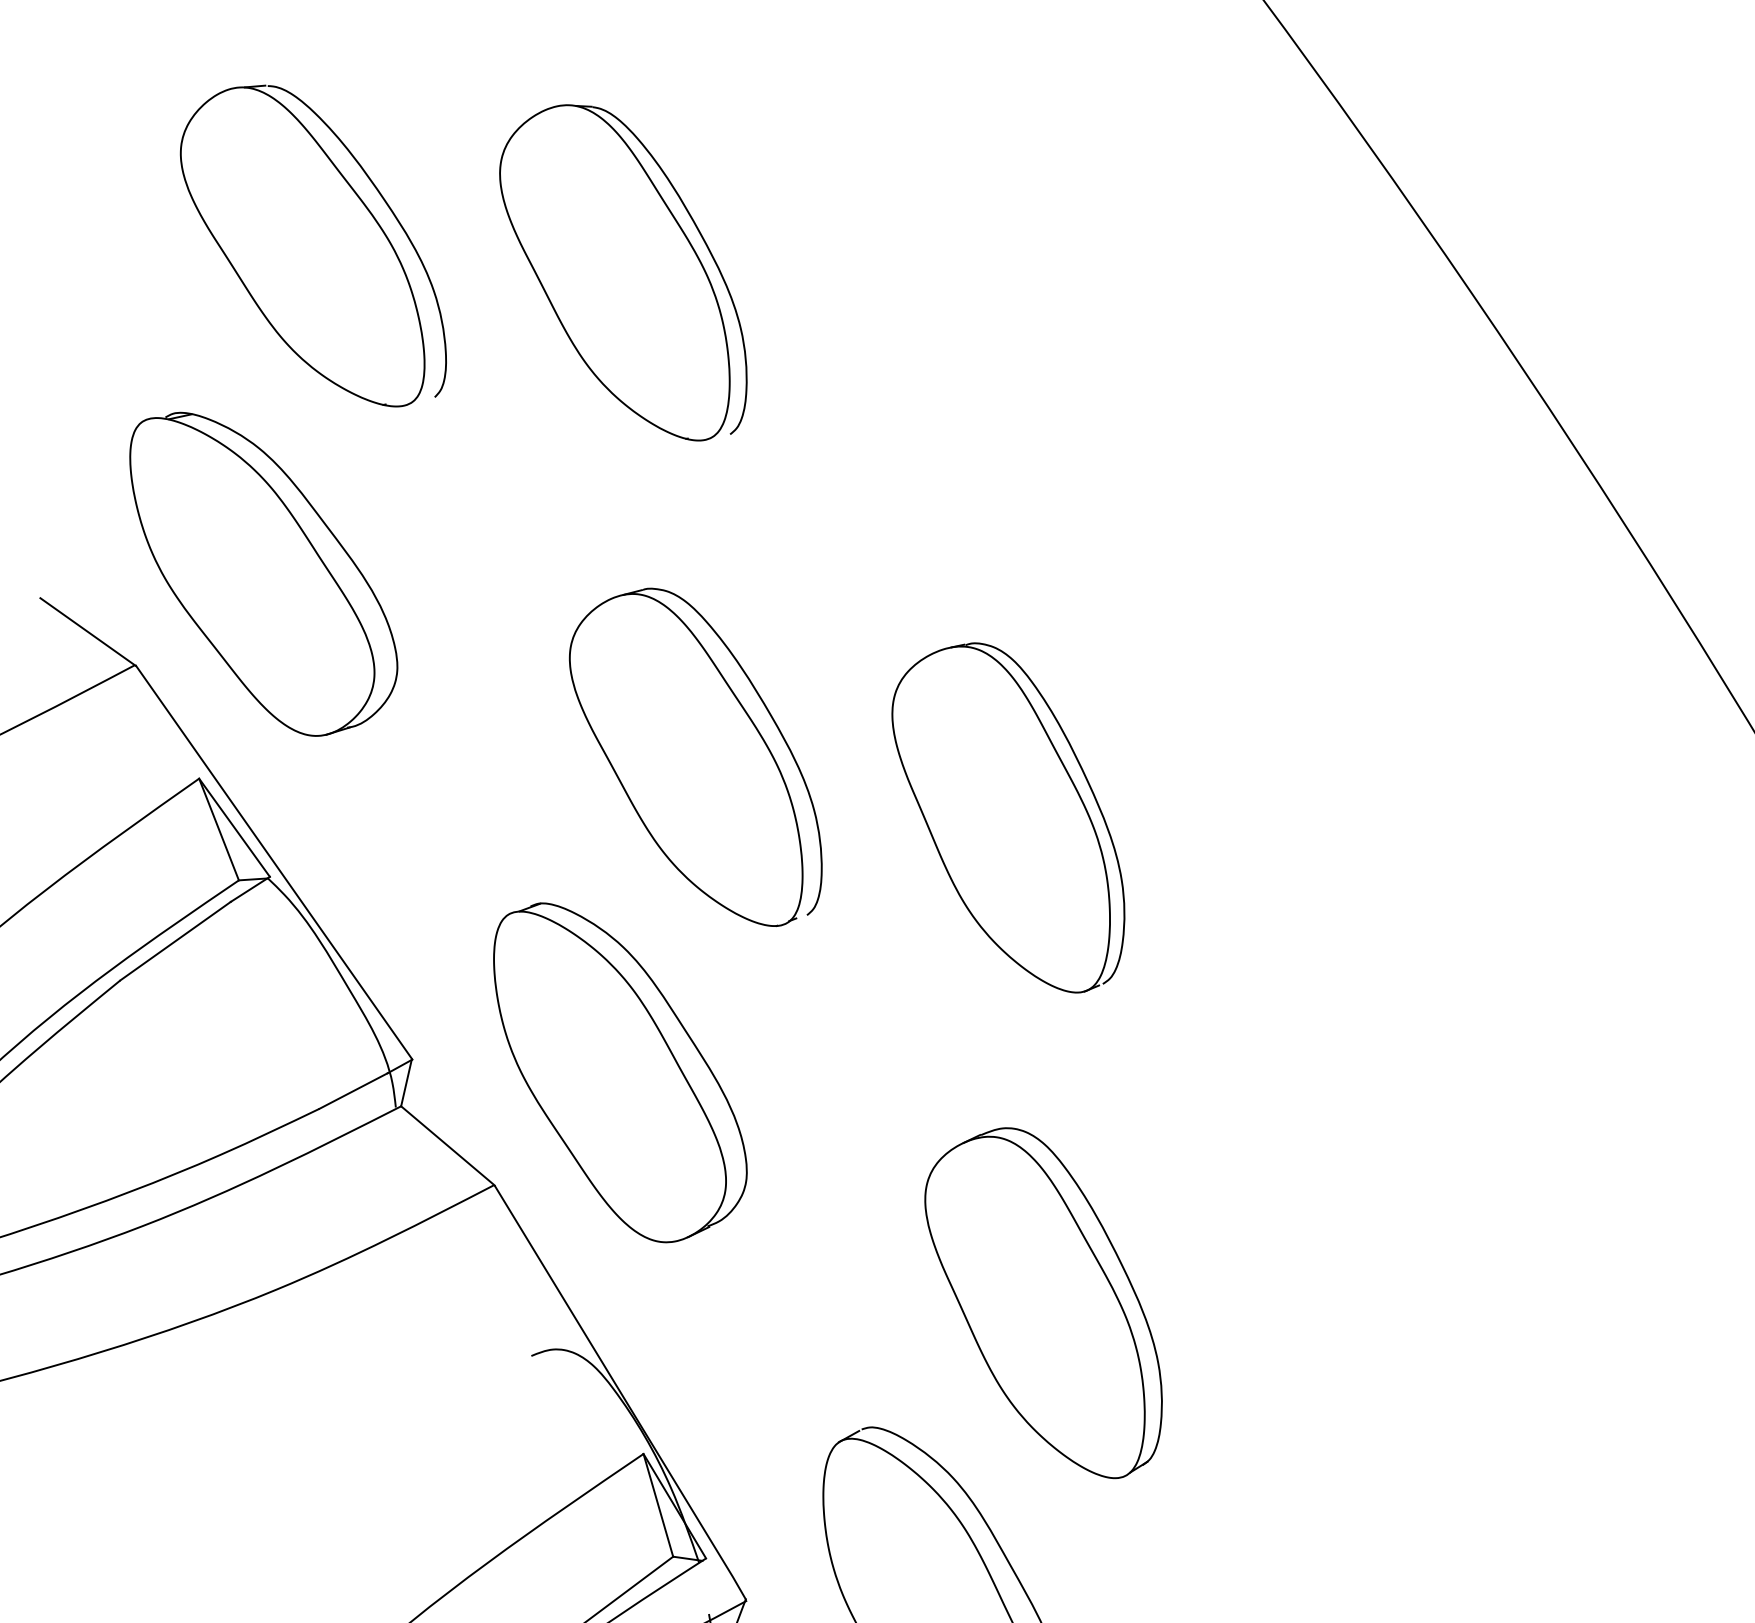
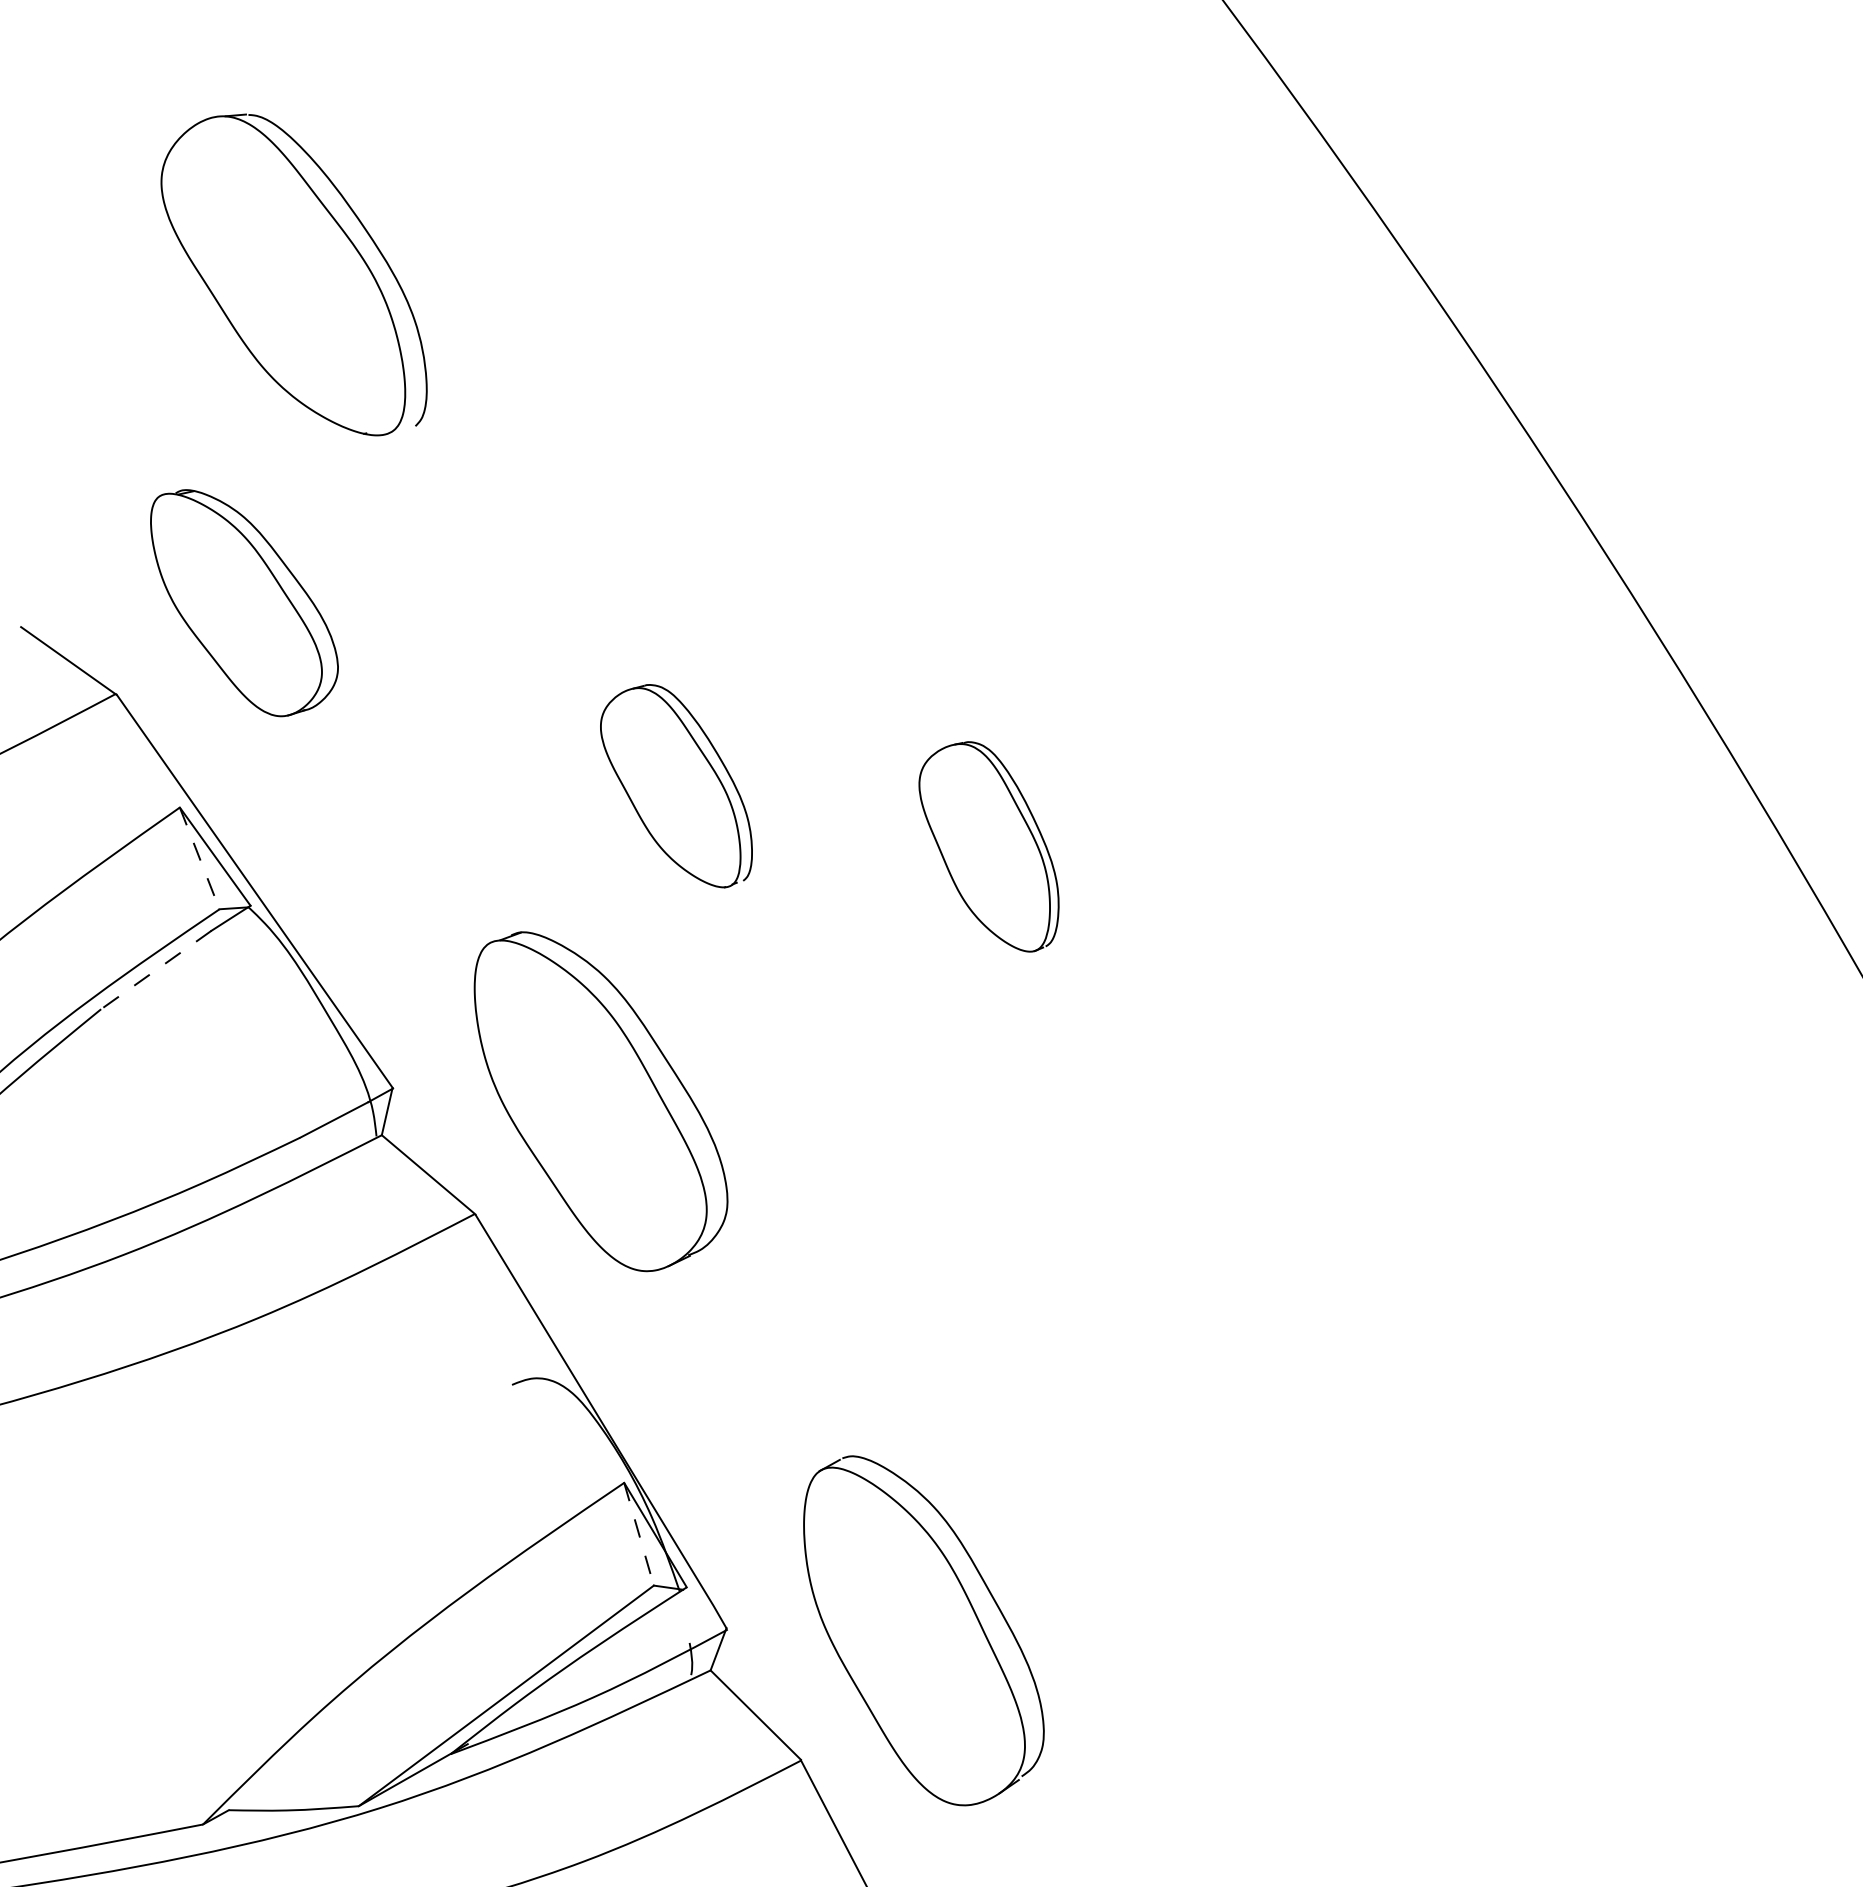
part: (622, 272) -> (603, 301), removed
part: (263, 573) -> (244, 602), size x0.7
part: (695, 756) -> (676, 785), size x0.6
part: (1007, 817) -> (988, 846), size x0.6
line: (218, 829) -> (199, 858), solid -> dashed
line: (175, 940) -> (156, 969), solid -> dashed
part: (1043, 1302) -> (1024, 1331), removed
line: (658, 1505) -> (639, 1534), solid -> dashed

